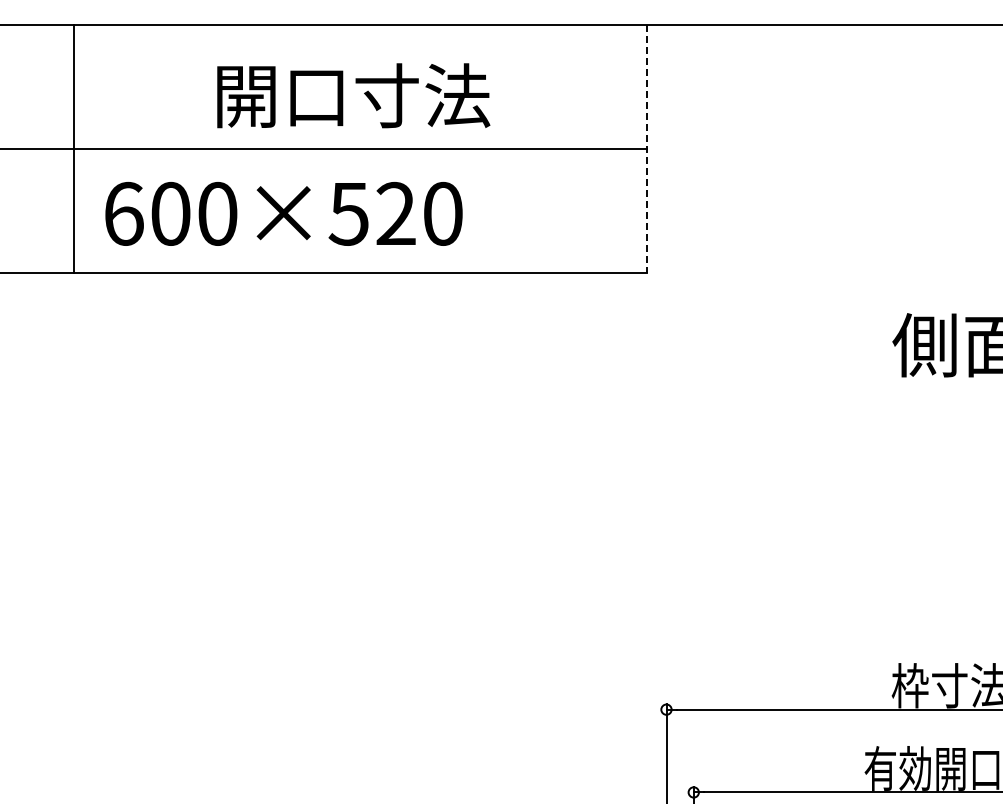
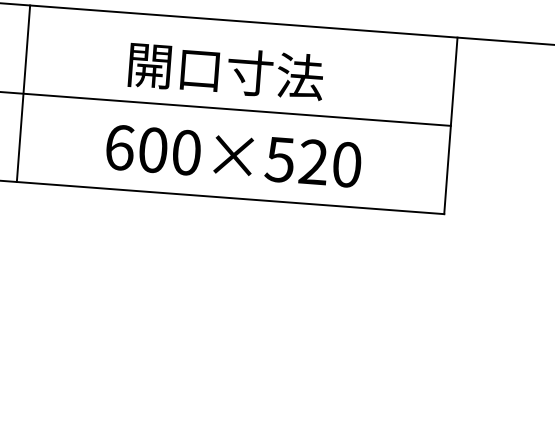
text: (353, 95) -> (226, 70), moved
line: (73, 148) -> (23, 93), moved
line: (647, 148) -> (451, 125), dashed -> solid
text: (283, 213) -> (233, 155), moved

